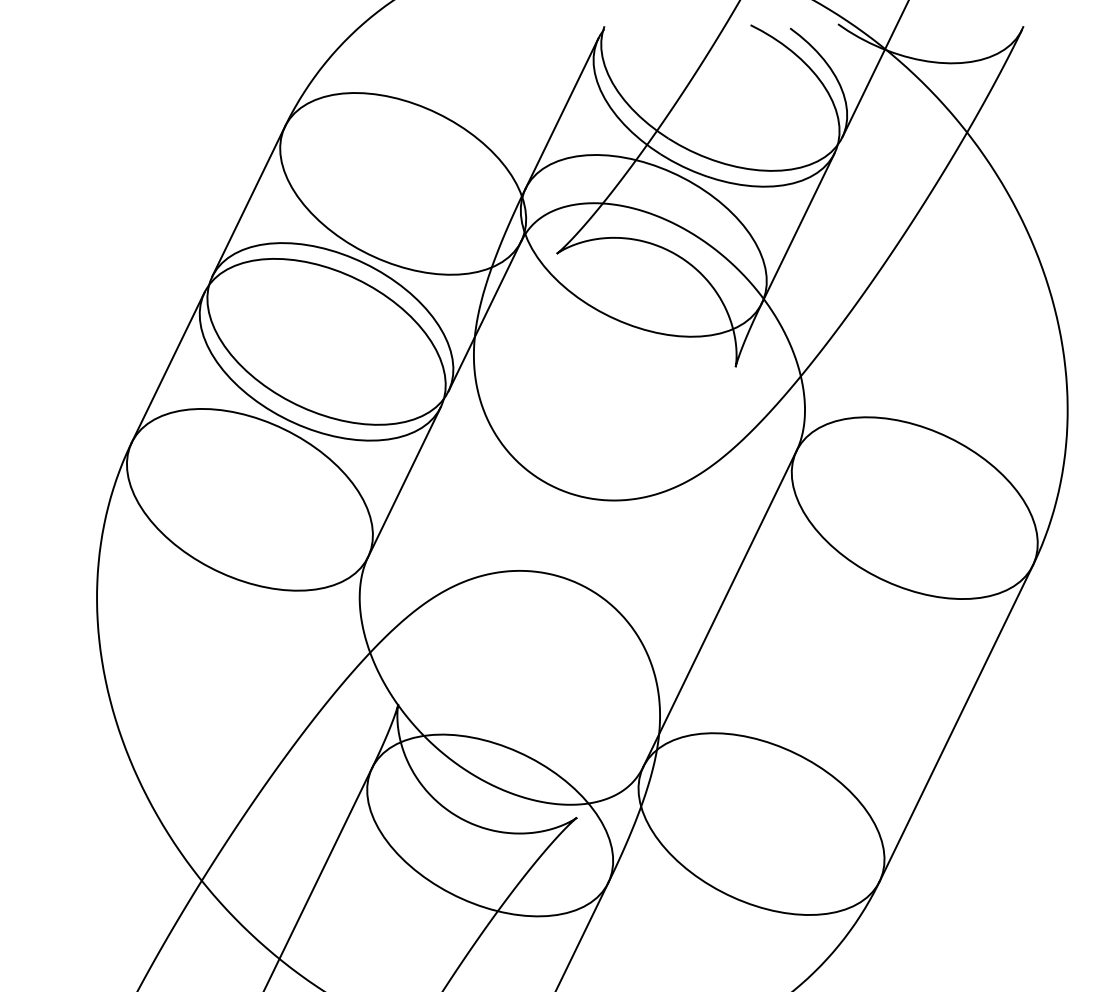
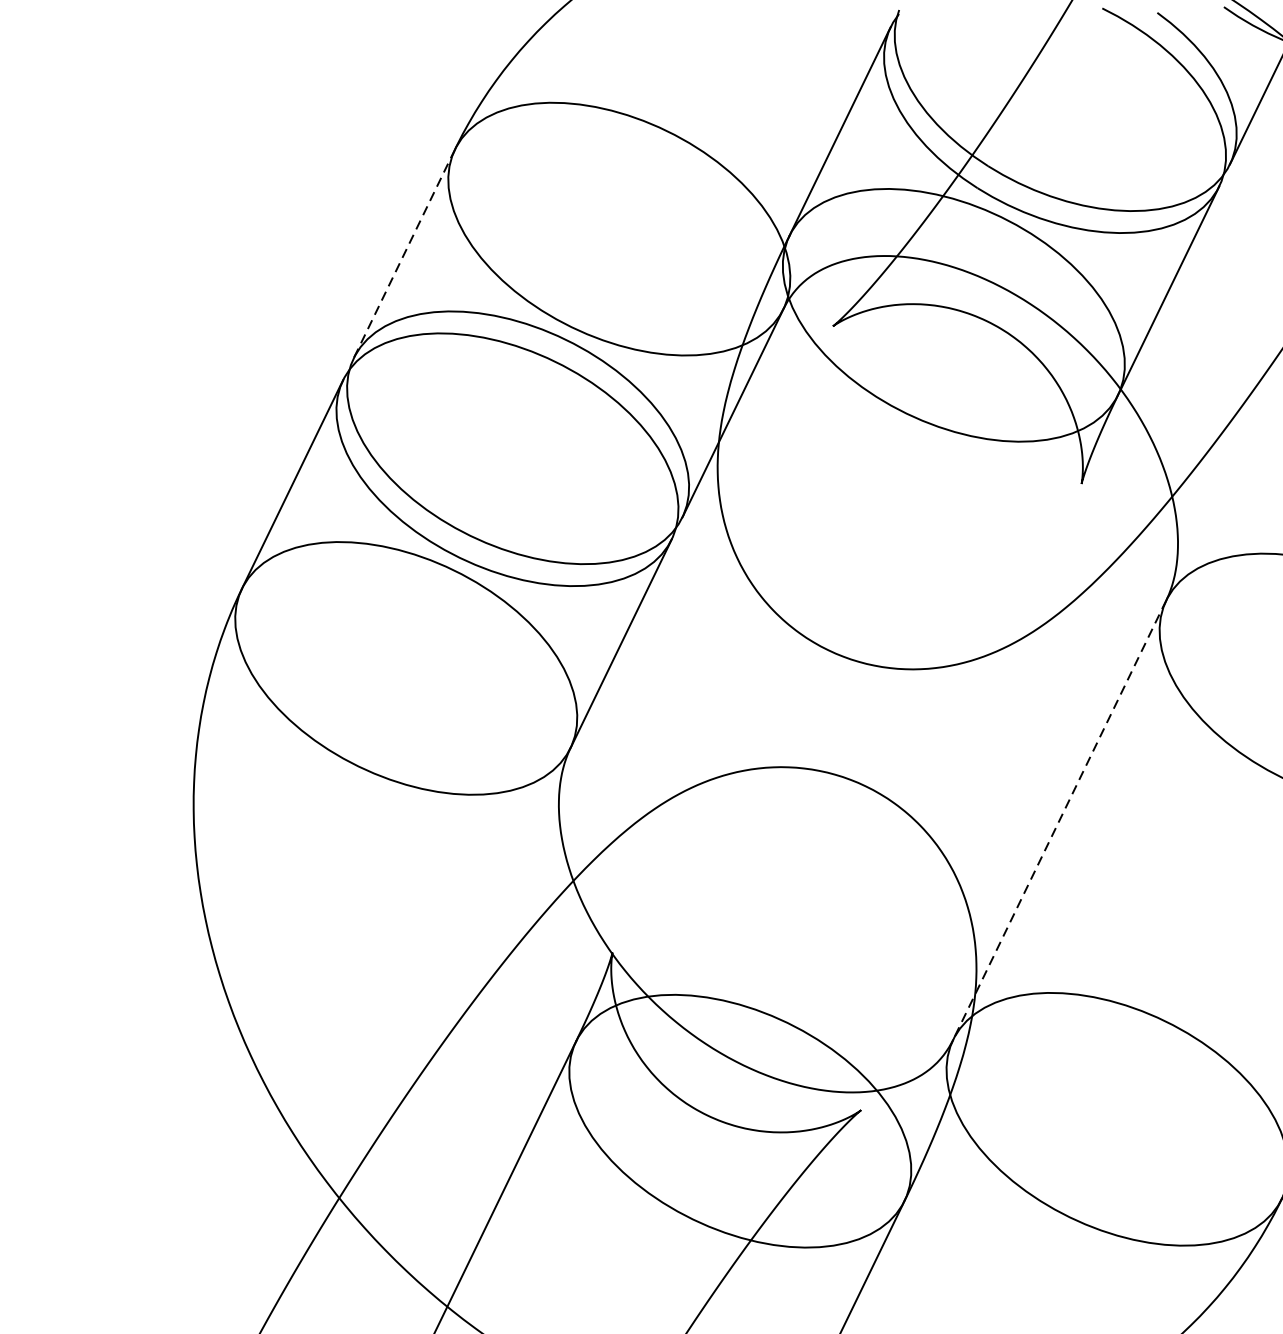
line: (248, 202) -> (404, 255), solid -> dashed
line: (719, 608) -> (1059, 819), solid -> dashed

